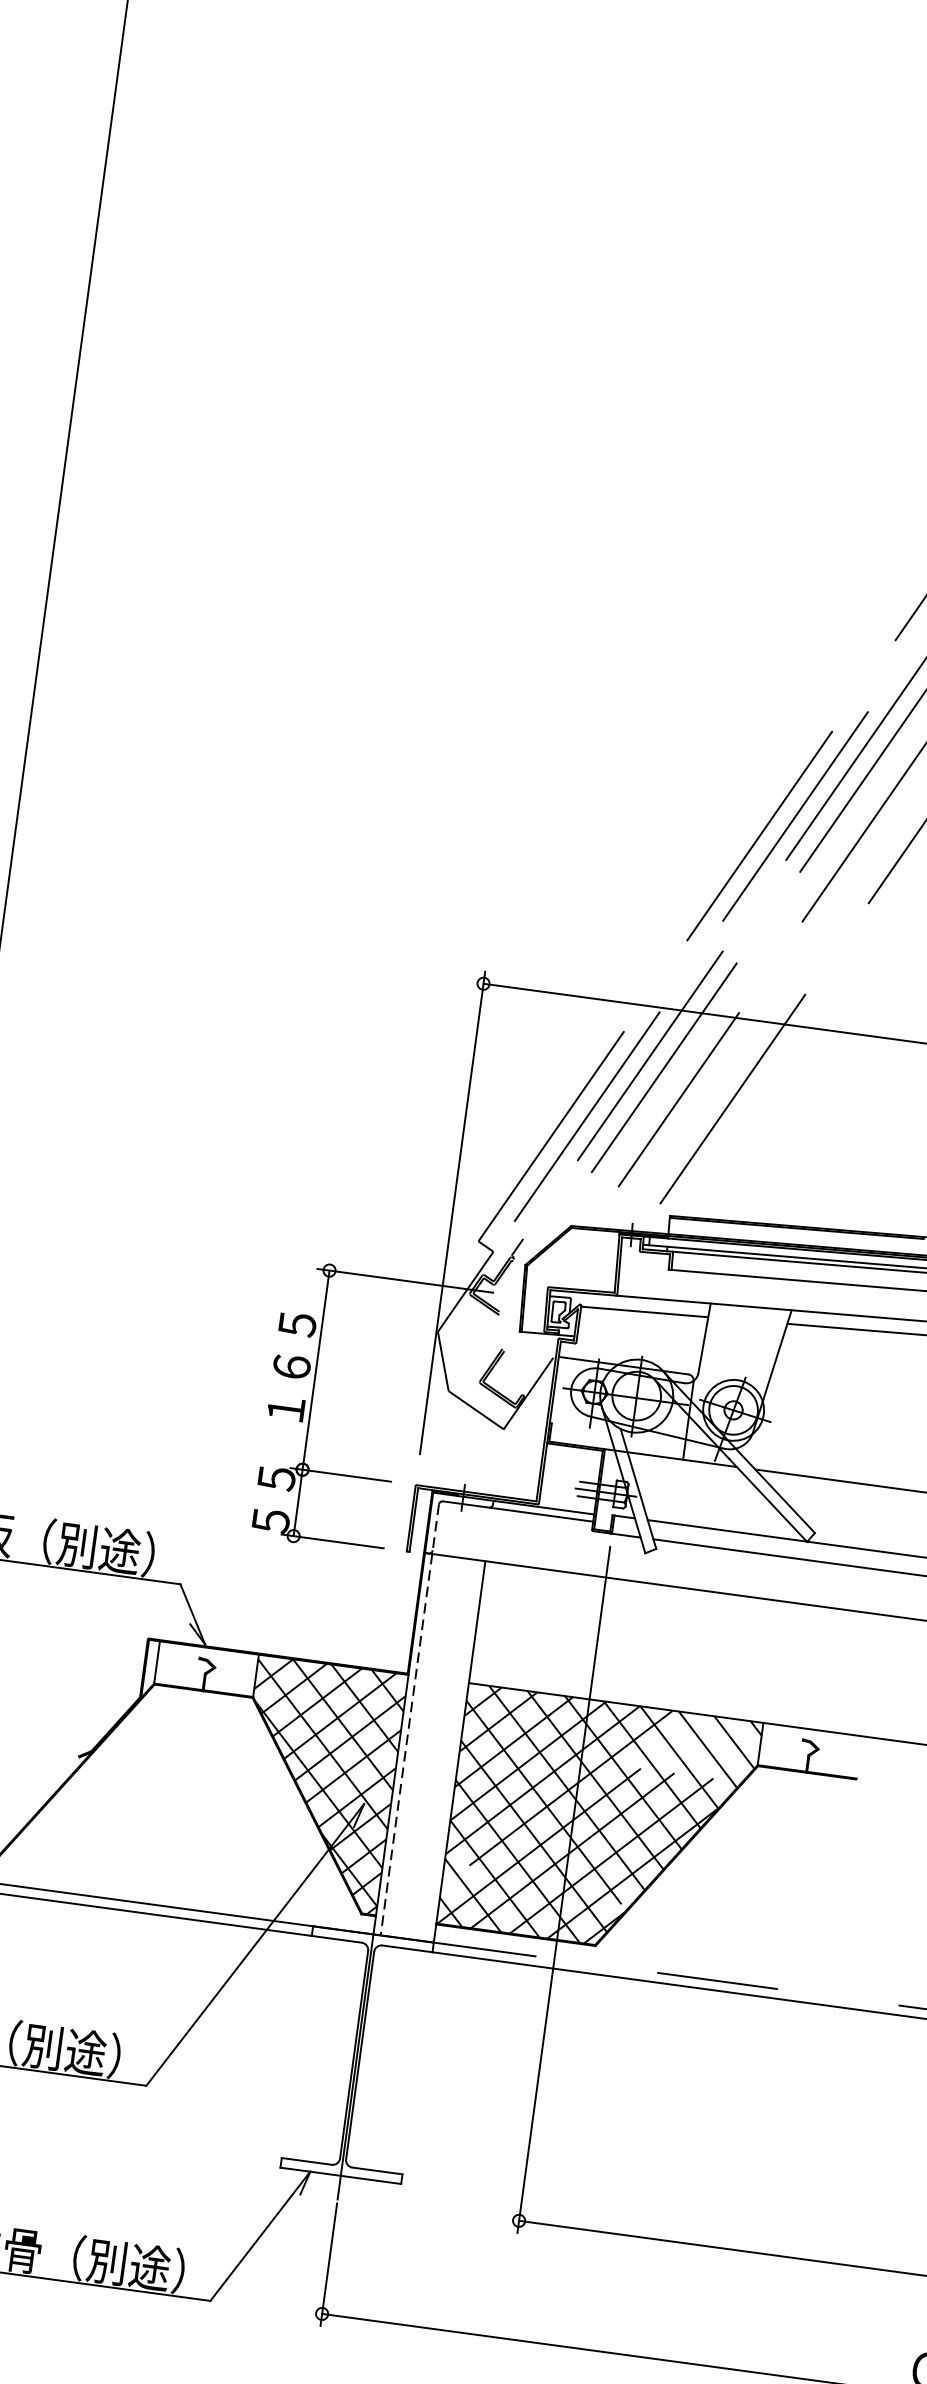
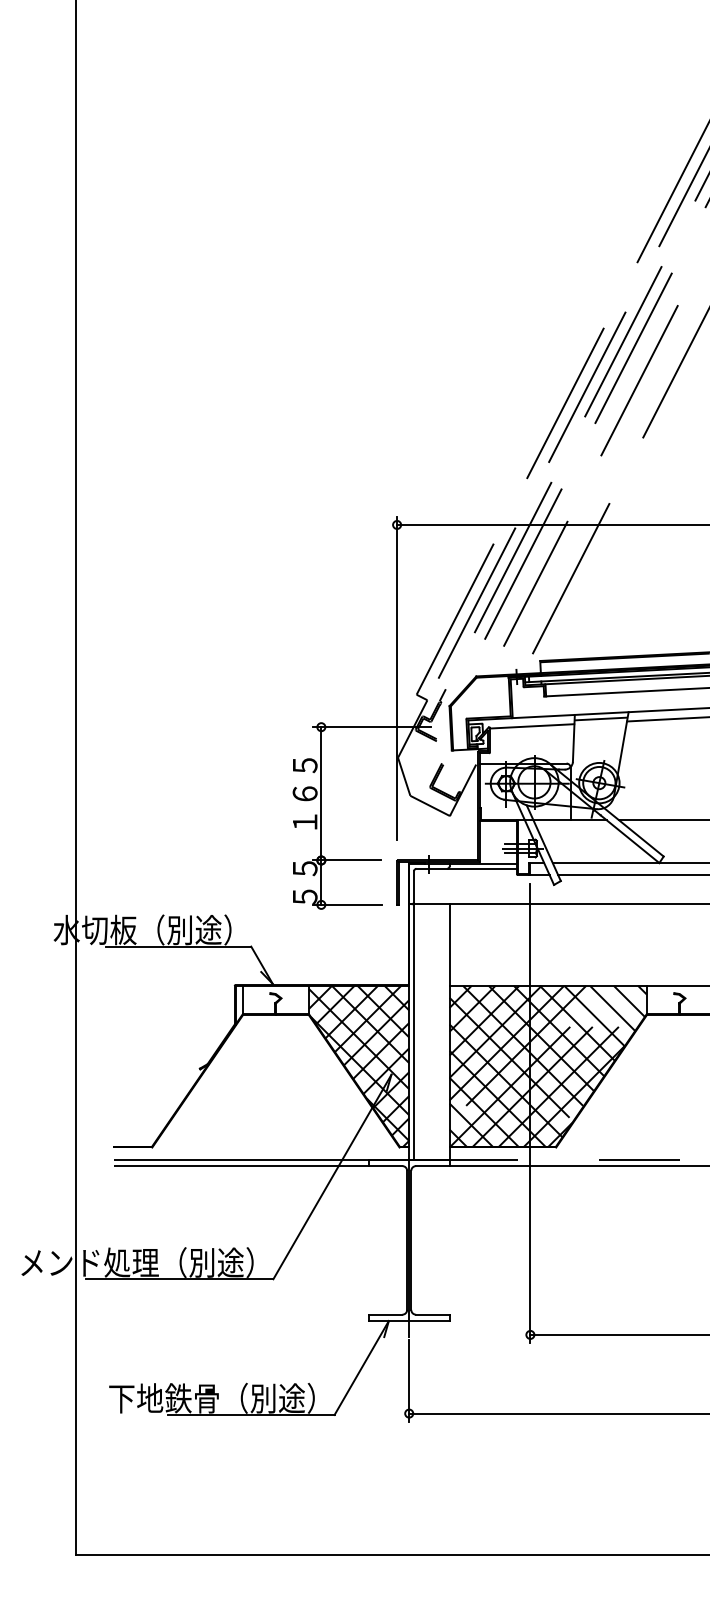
line: (748, 1314) -> (600, 718), added
line: (410, 1720) -> (414, 1015), dashed -> solid

